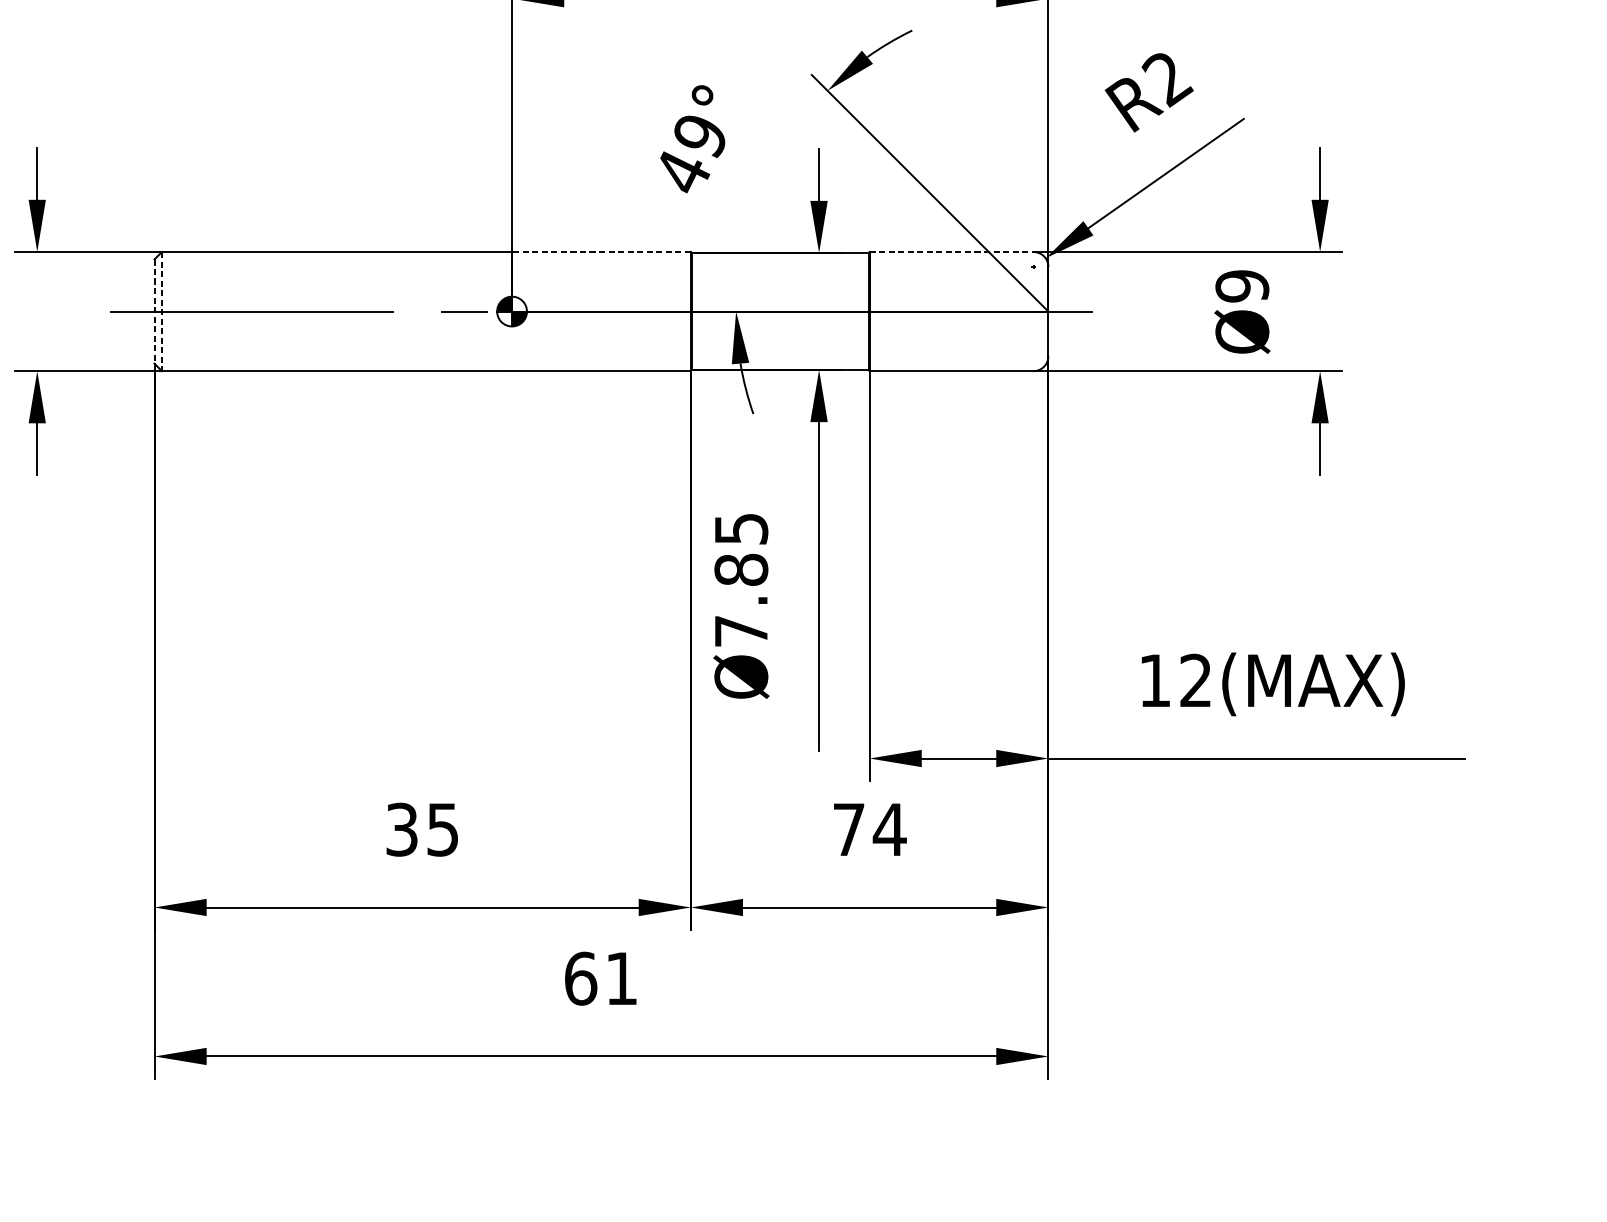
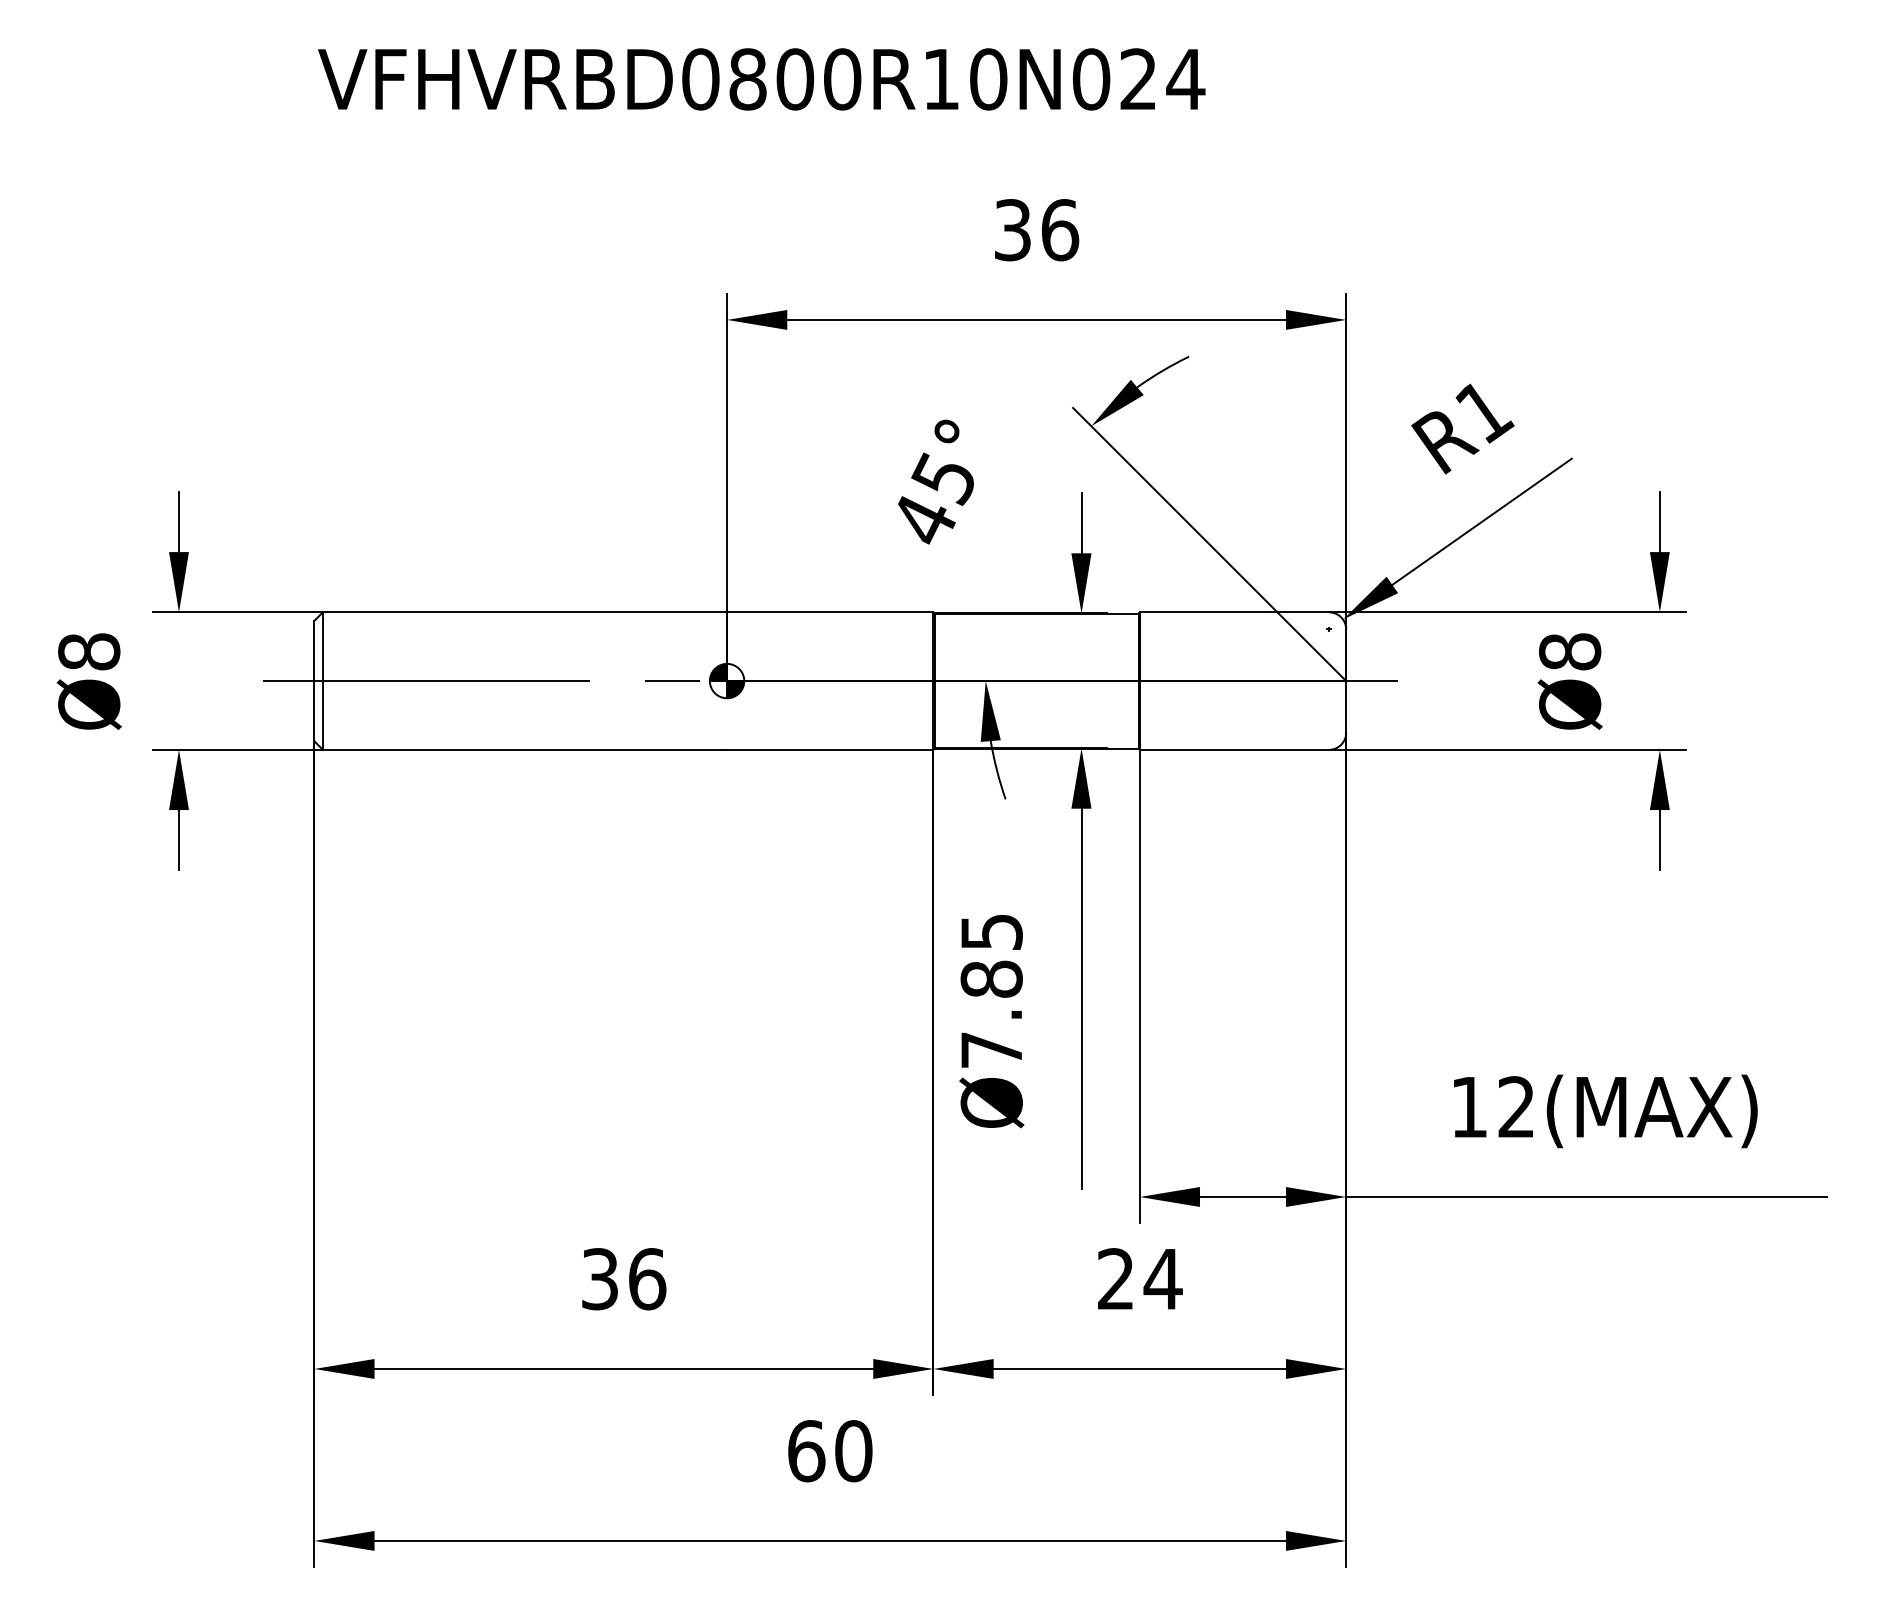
text: (1168, 80) -> (1484, 414), R2 -> R1
text: (698, 136) -> (942, 478), 49° -> 45°
line: (600, 252) -> (829, 612), dashed -> solid
line: (951, 252) -> (1234, 612), dashed -> solid
text: (1242, 285) -> (1570, 651), Ø9 -> Ø8
line: (154, 311) -> (314, 681), dashed -> solid
line: (161, 311) -> (322, 681), dashed -> solid
text: (443, 829) -> (647, 1279), 35 -> 36
text: (848, 829) -> (1115, 1278), 74 -> 24
text: (621, 978) -> (853, 1451), 61 -> 60

